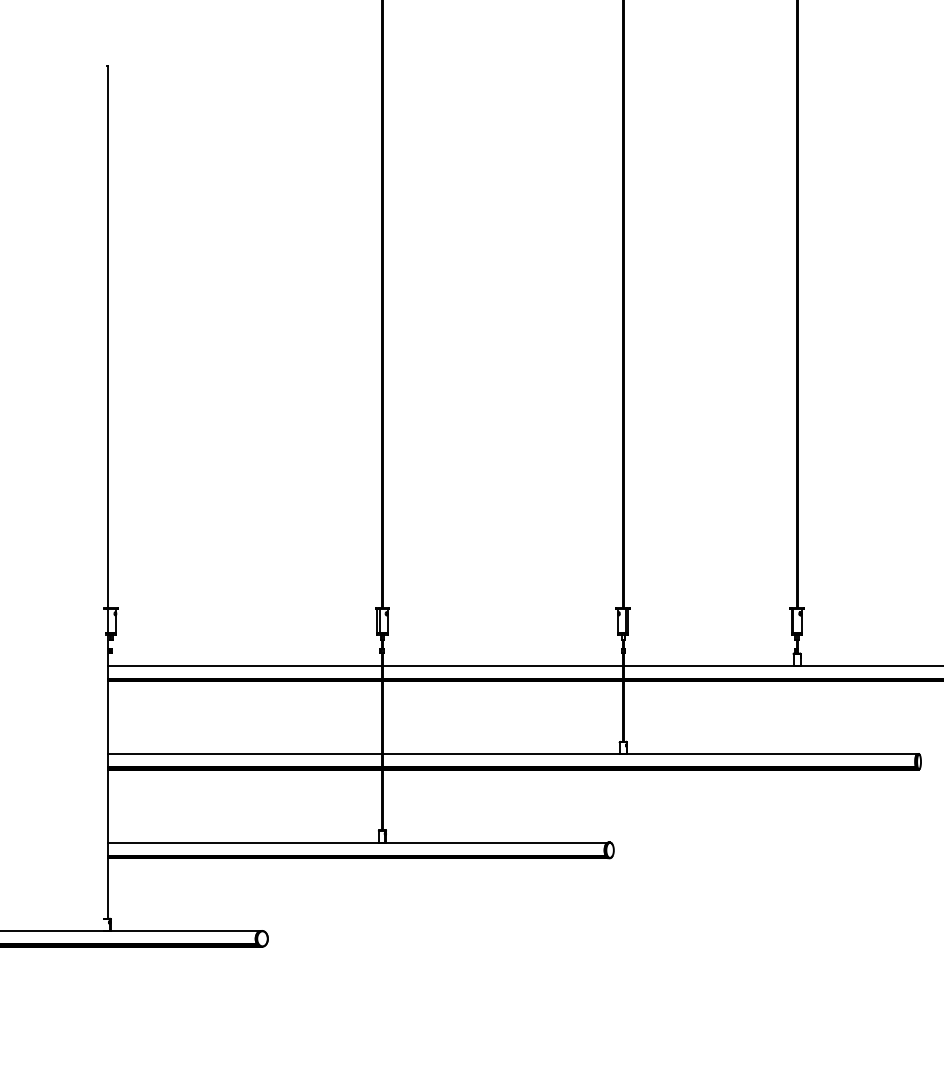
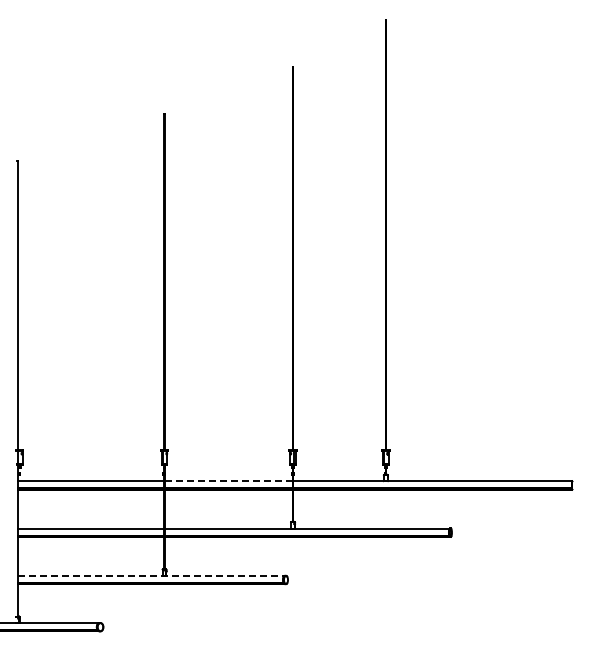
line: (504, 665) -> (229, 481), solid -> dashed
line: (358, 841) -> (151, 575), solid -> dashed

